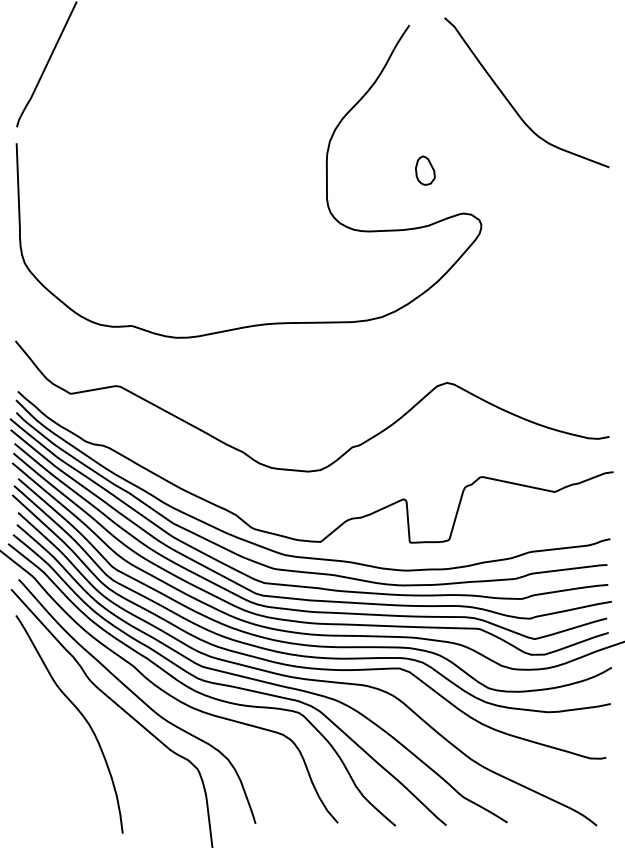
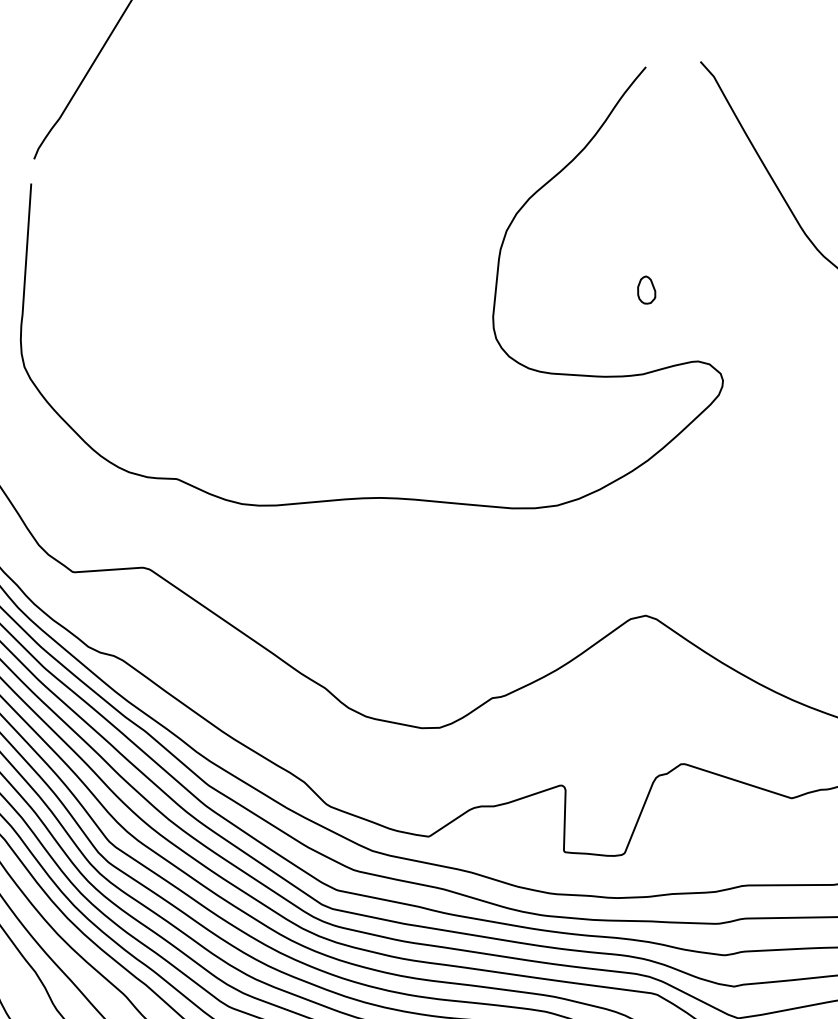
part: (425, 170) -> (647, 290), size x0.62

